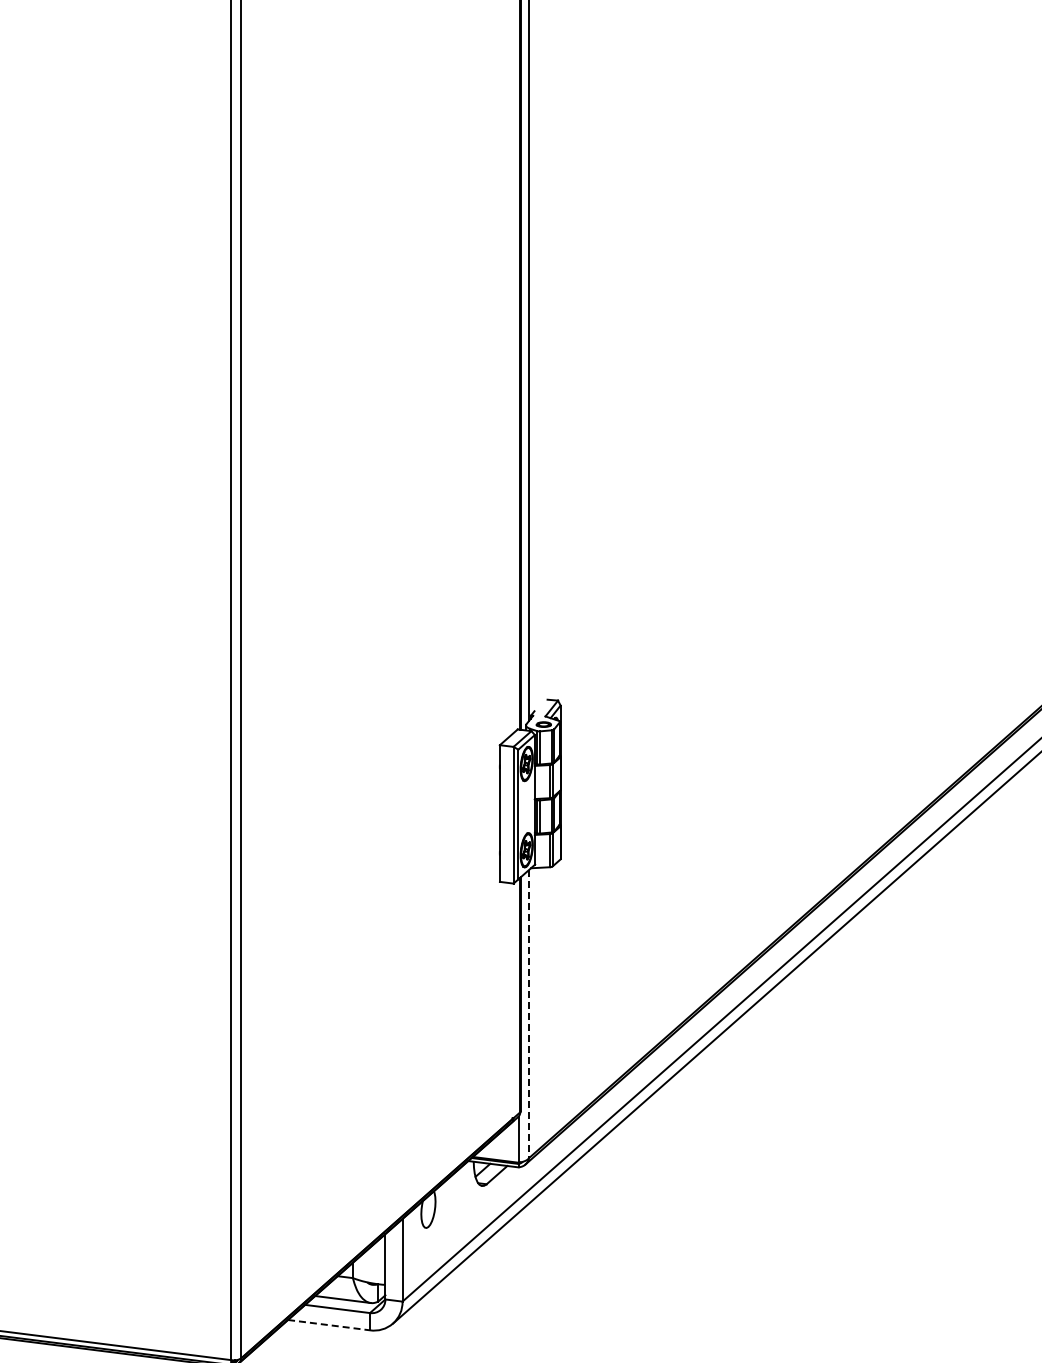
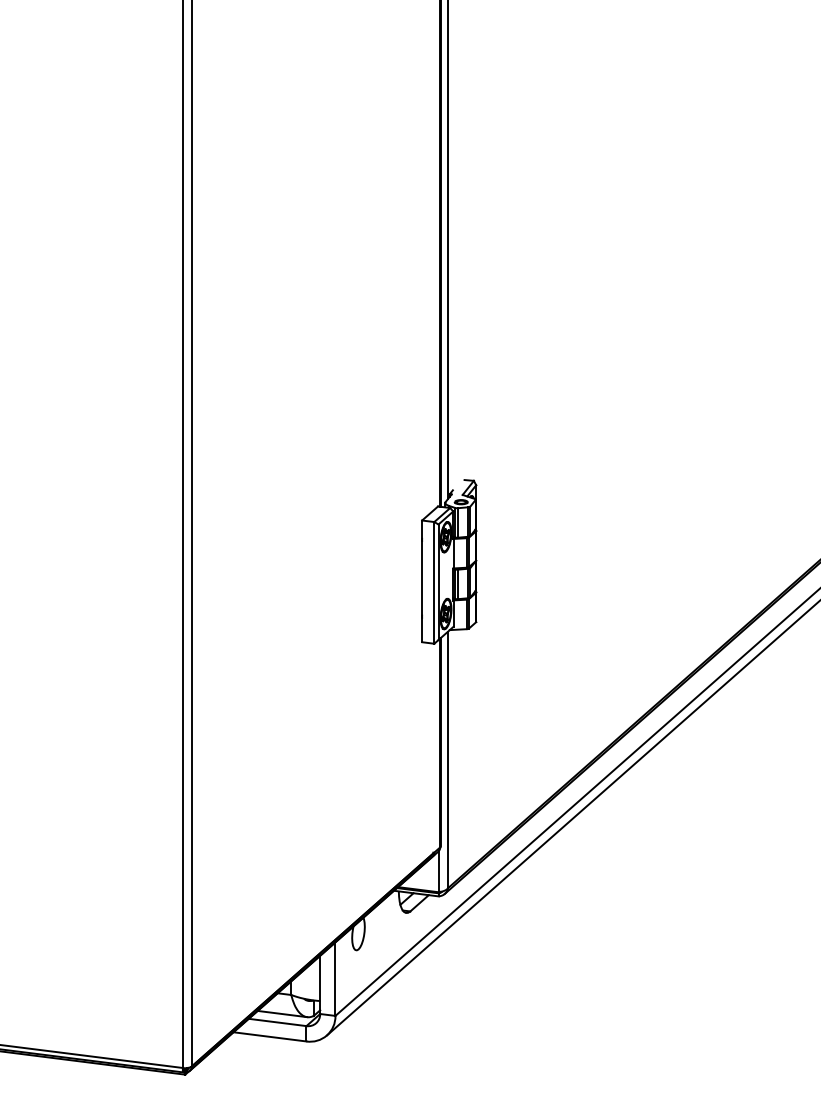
line: (529, 1014) -> (448, 760), dashed -> solid
line: (329, 1325) -> (270, 1037), dashed -> solid

